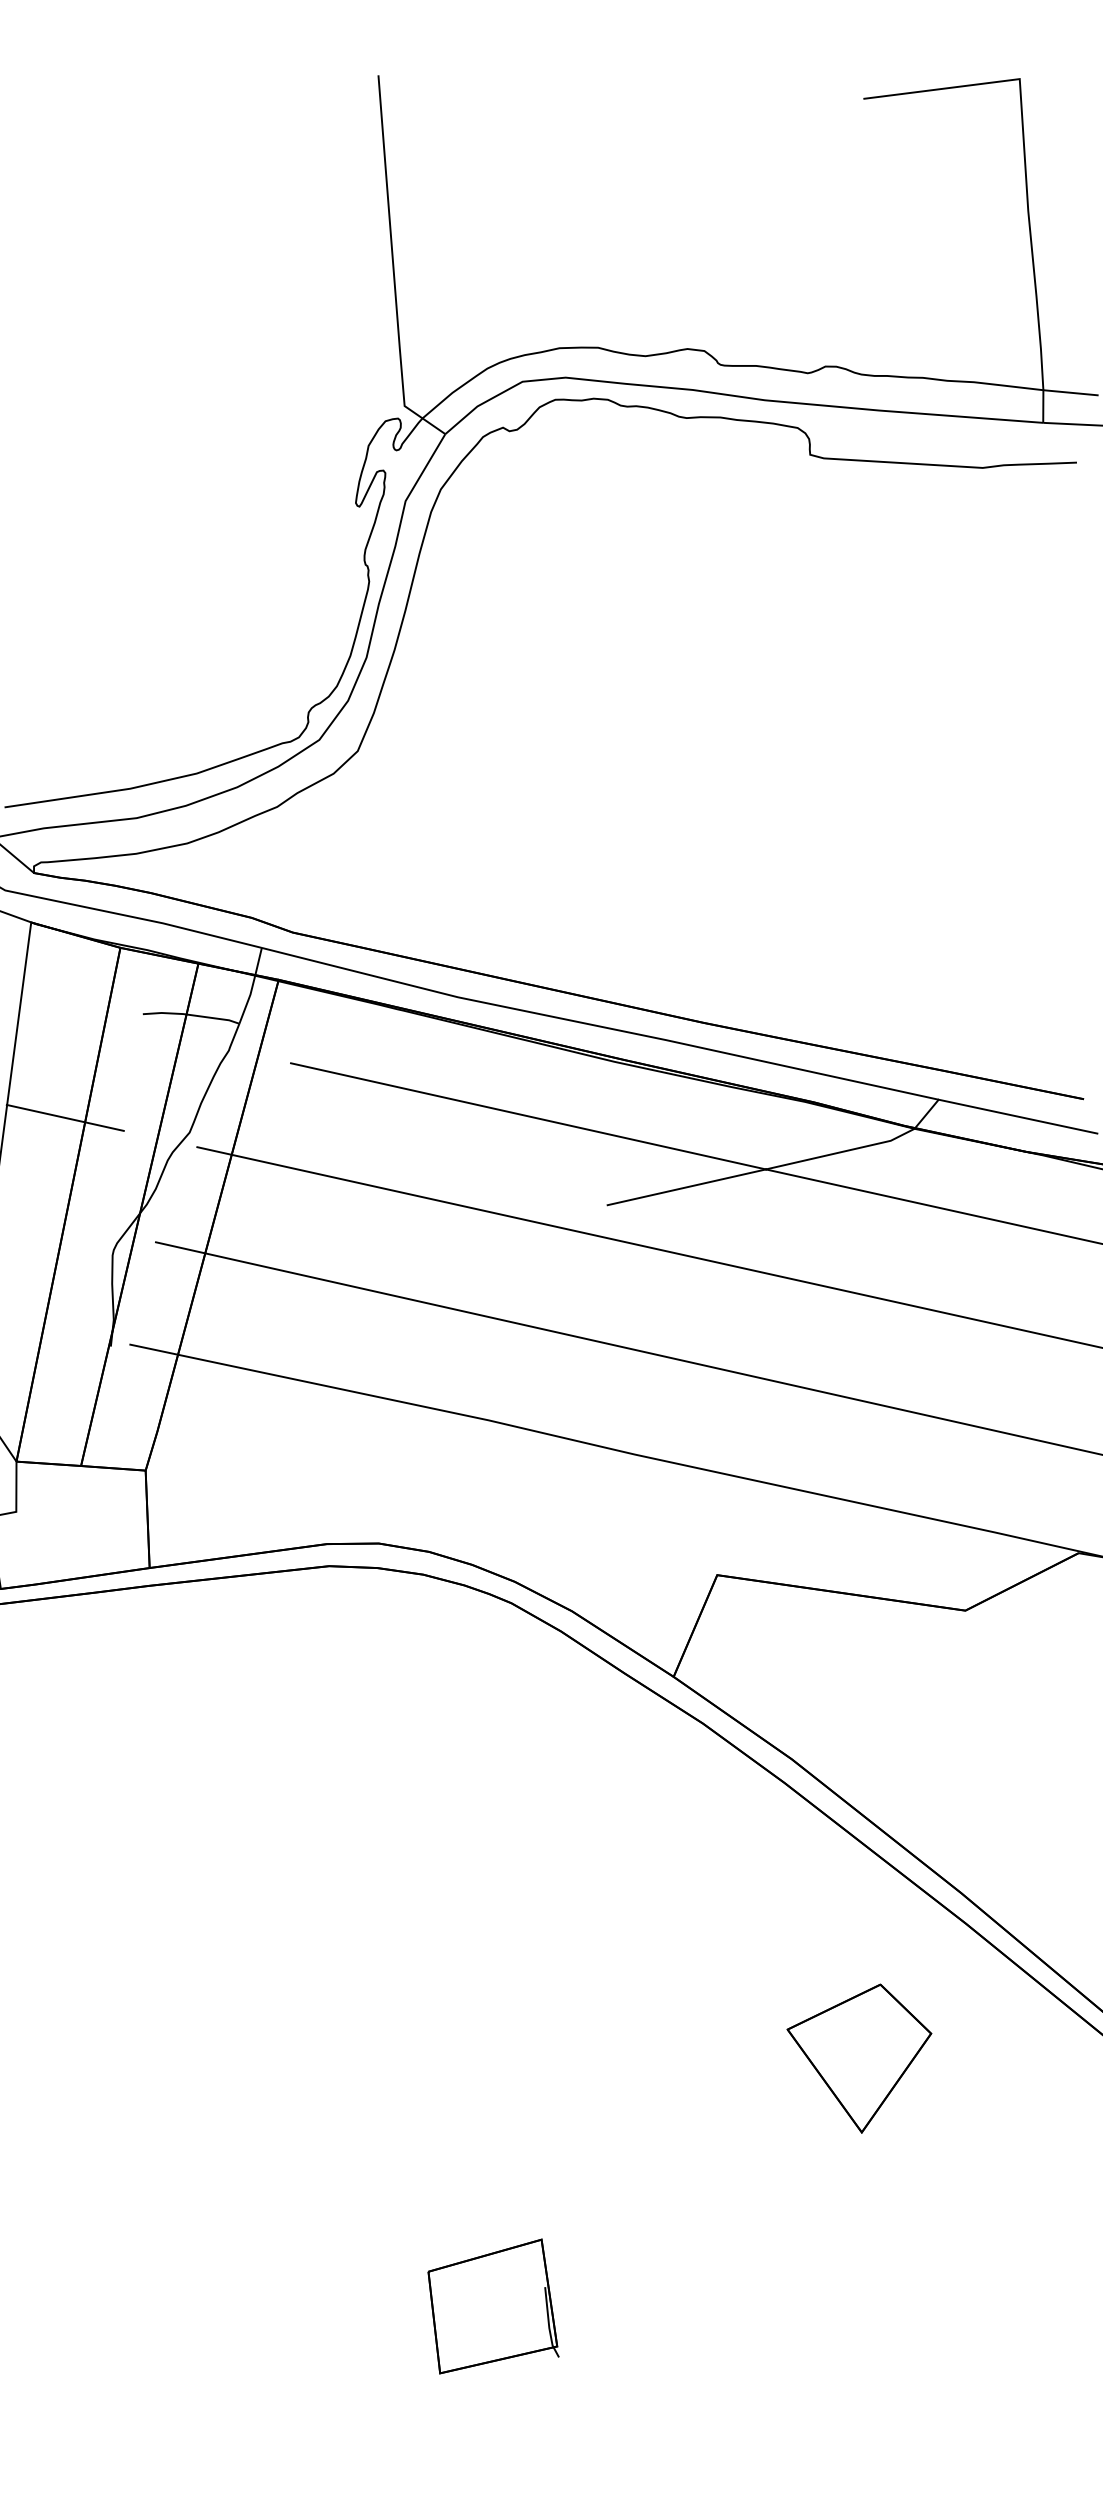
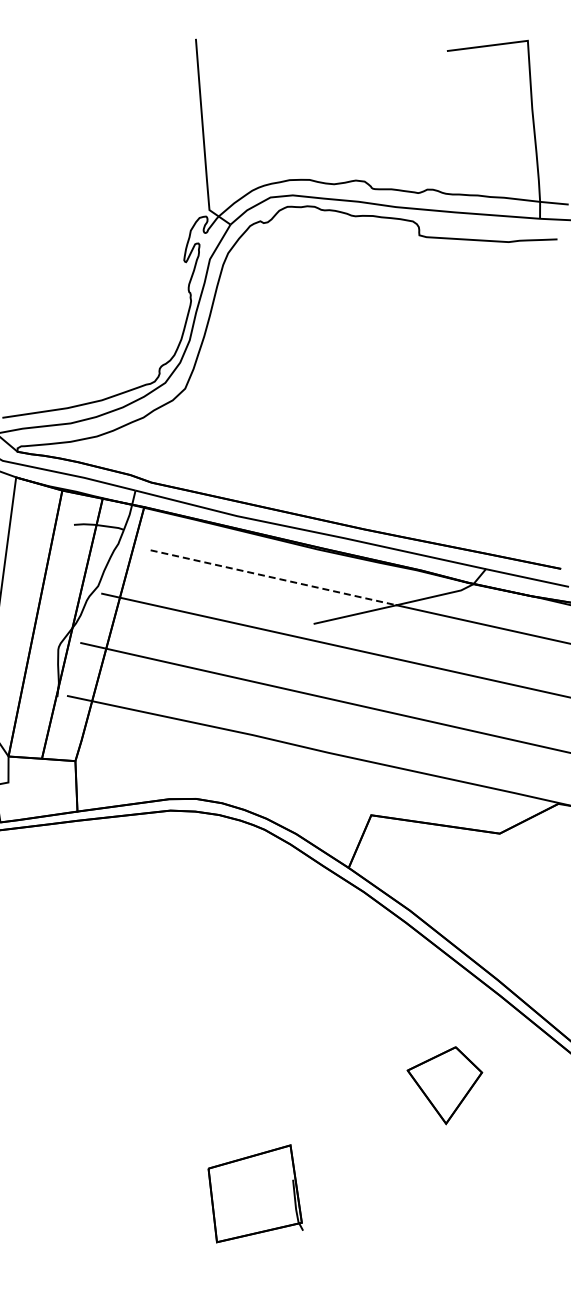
line: (528, 1115) -> (273, 577), solid -> dashed
line: (64, 1117) -> (33, 578), removed
part: (858, 2058) -> (444, 1085), moved
part: (491, 2305) -> (254, 1193), size x1.4

